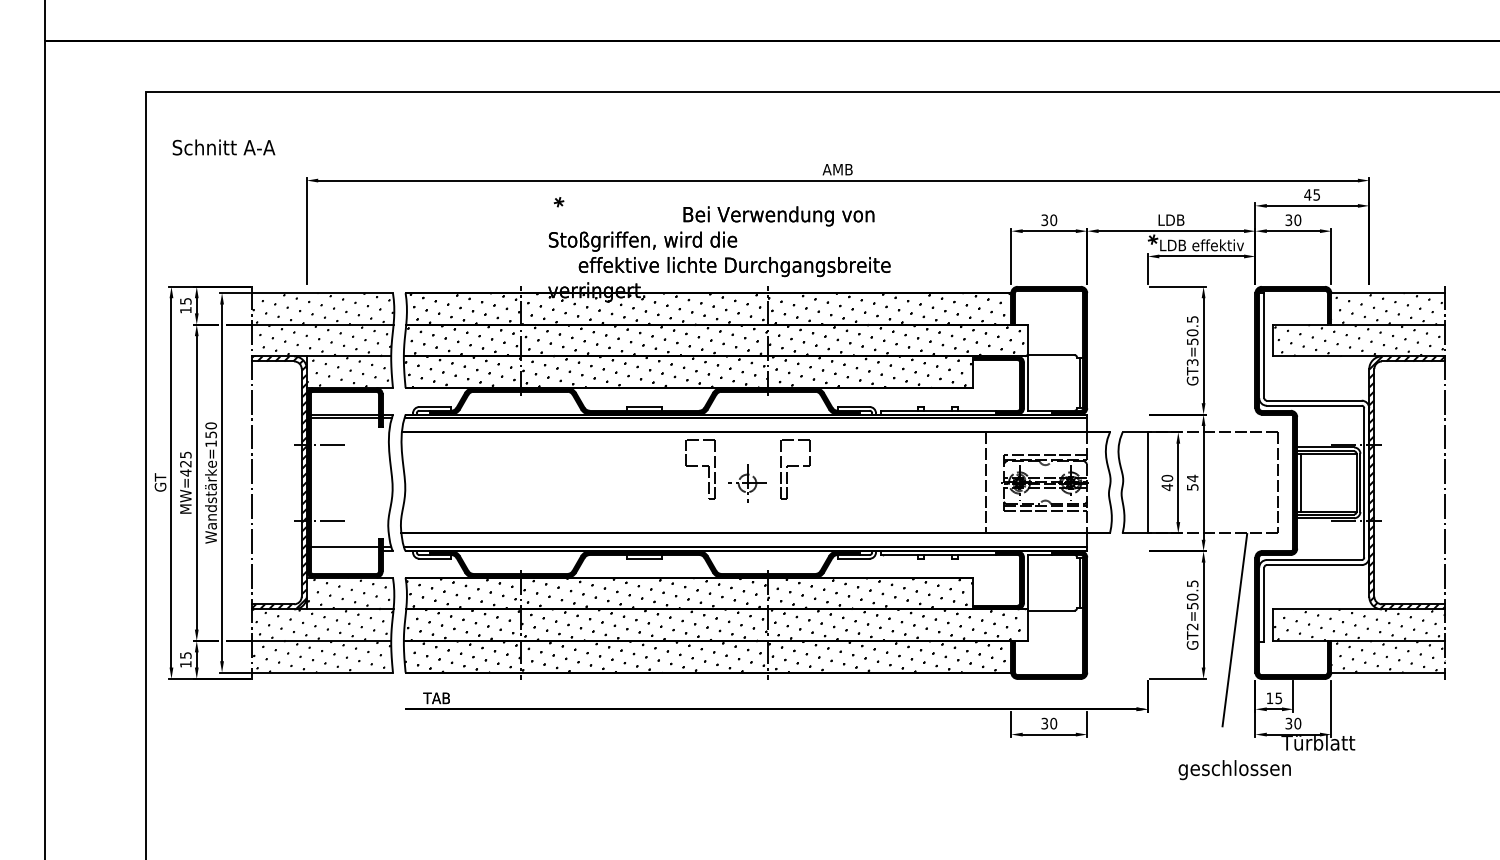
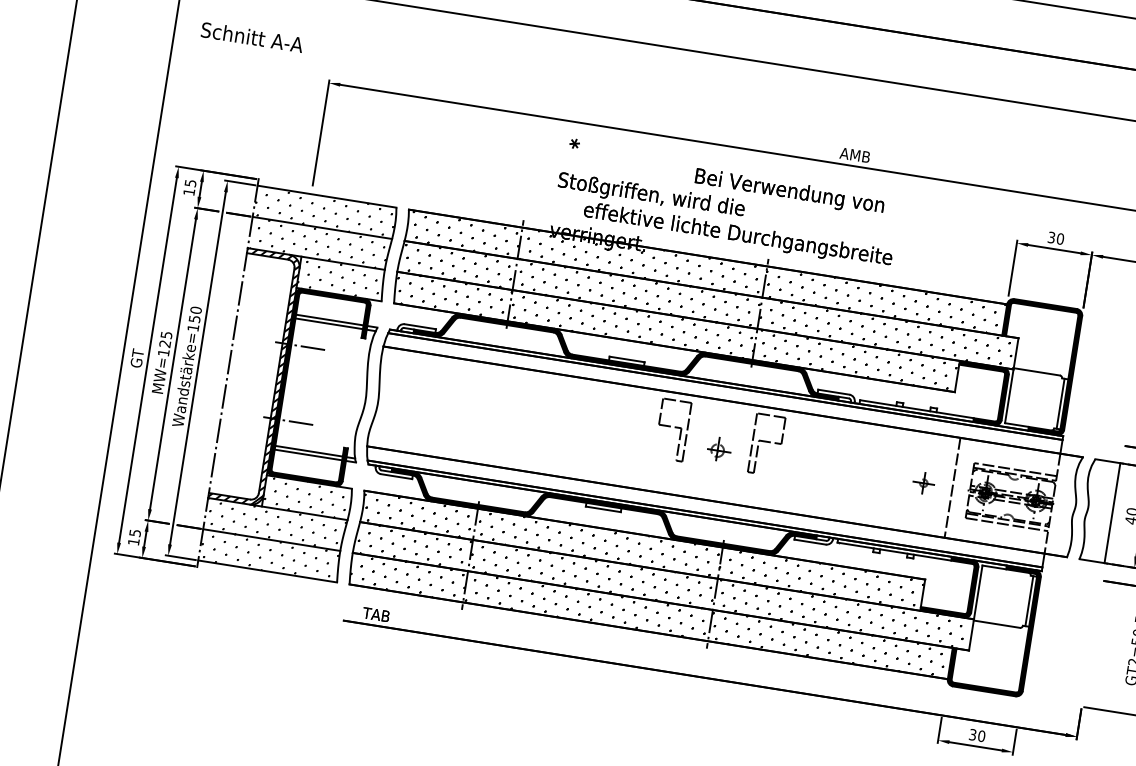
text: (185, 472) -> (163, 352), MW=425 -> MW=125
part: (749, 481) -> (719, 449), size x0.71
part: (956, 482) -> (923, 482), added
line: (344, 551) -> (308, 455), added

